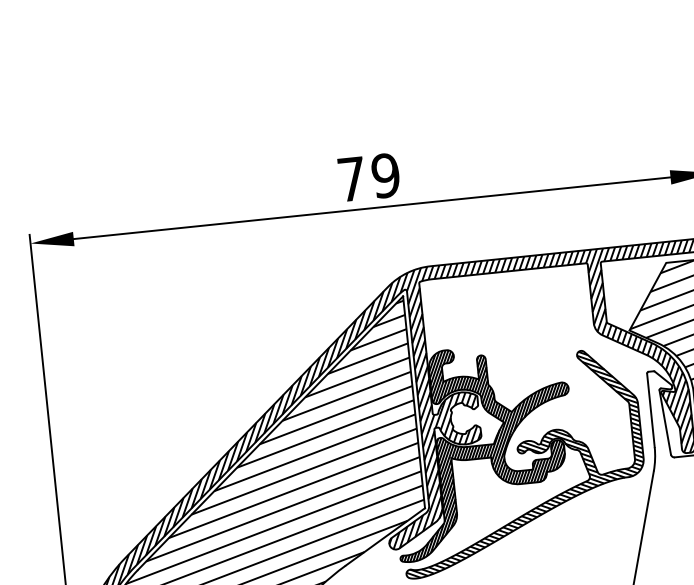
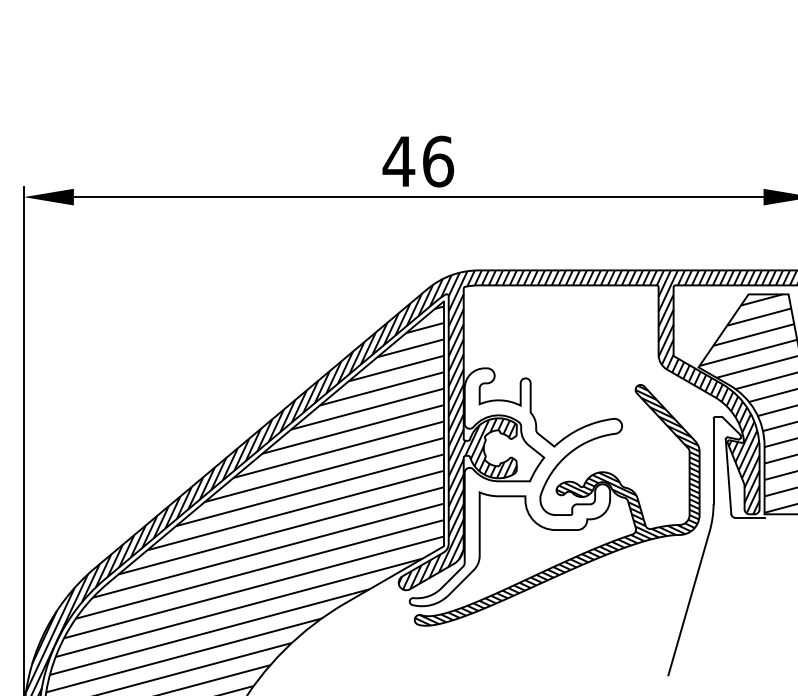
text: (368, 177) -> (418, 161), 79 -> 46
hatch: (481, 450) -> (515, 487), removed

